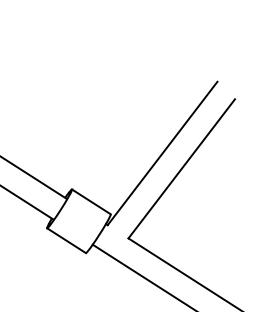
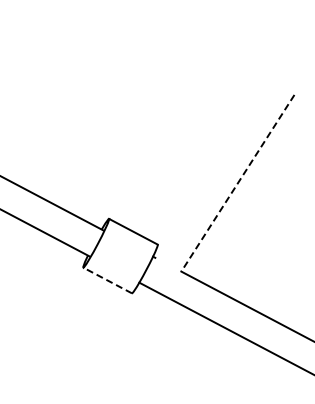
line: (162, 153) -> (213, 166), removed
line: (181, 168) -> (237, 183), solid -> dashed
line: (66, 240) -> (107, 280), solid -> dashed

